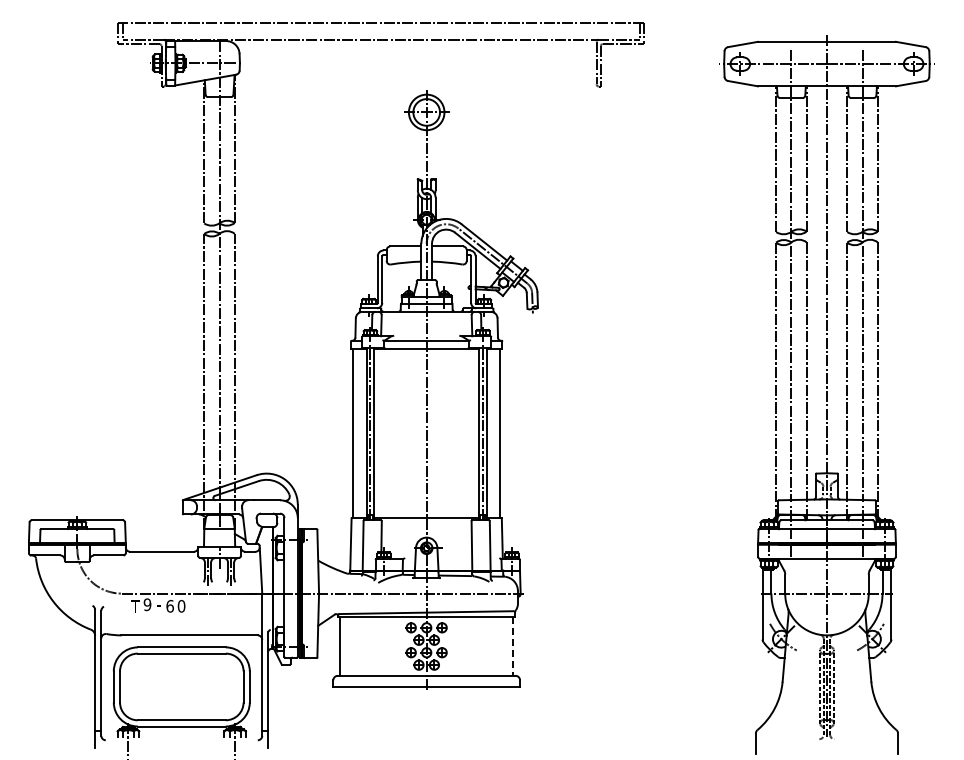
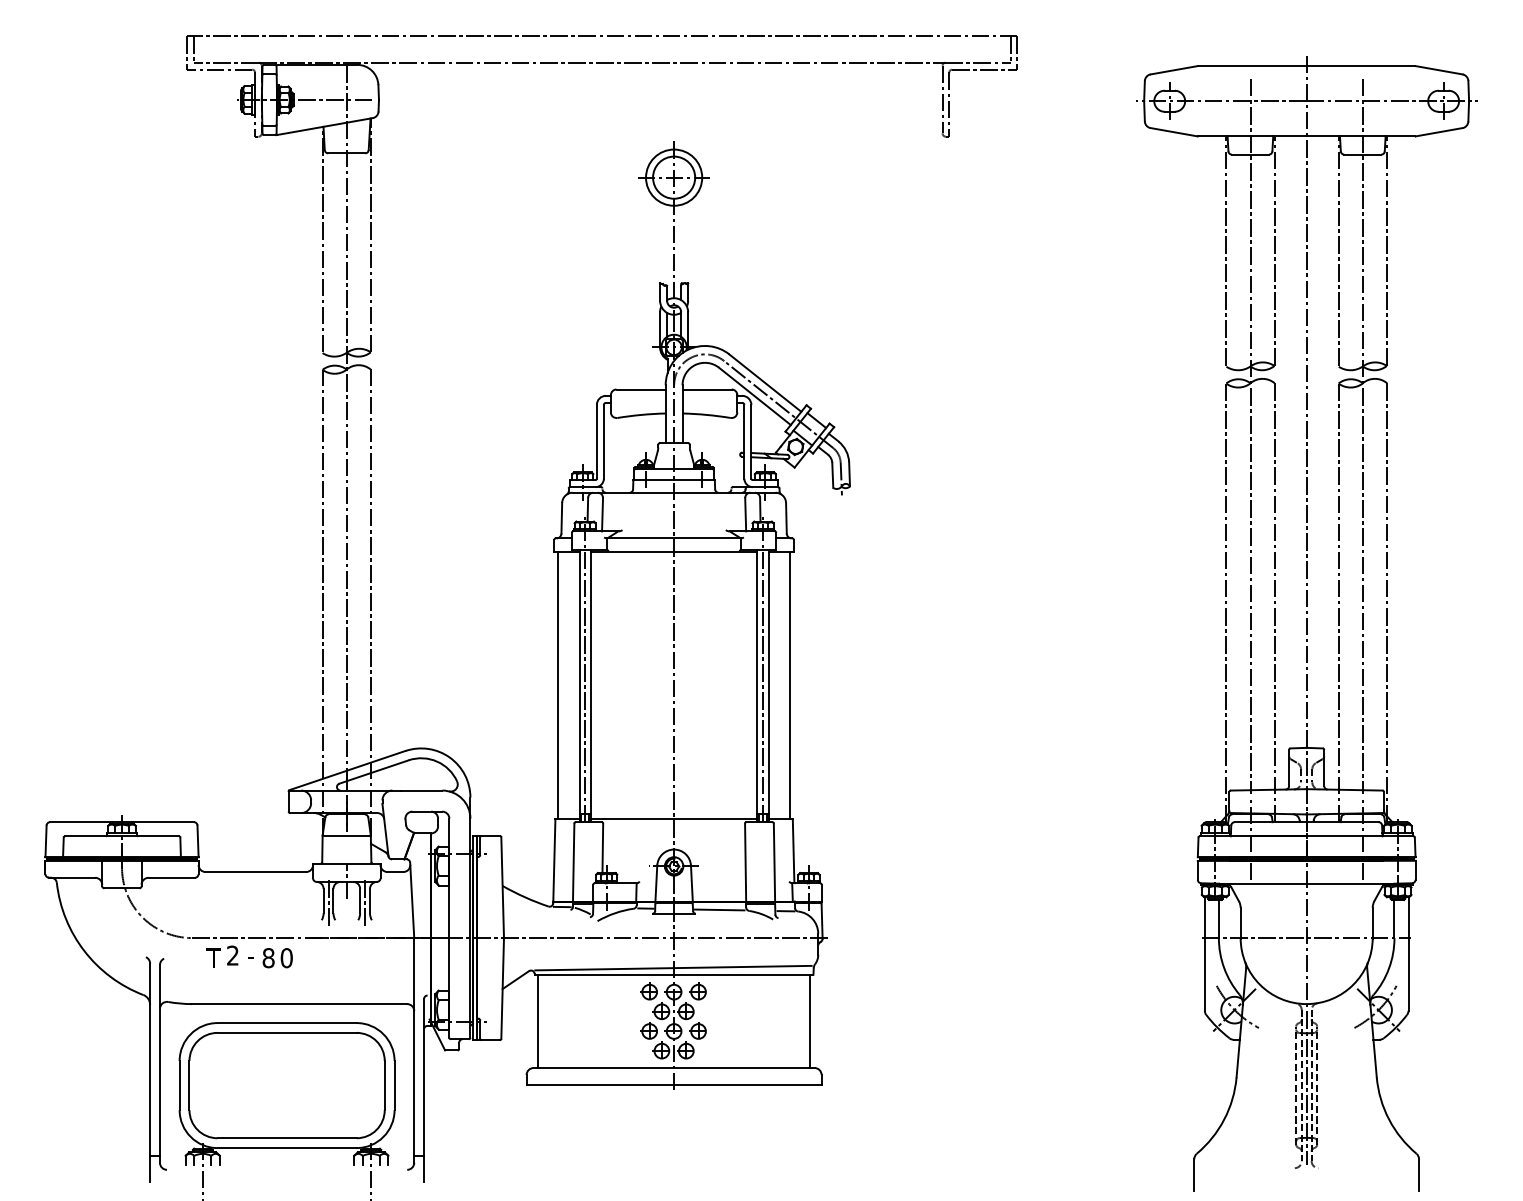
text: (147, 604) -> (232, 955), 9 -> 2
text: (169, 606) -> (267, 958), 6 -> 8
line: (512, 646) -> (809, 1021), dashed -> solid

